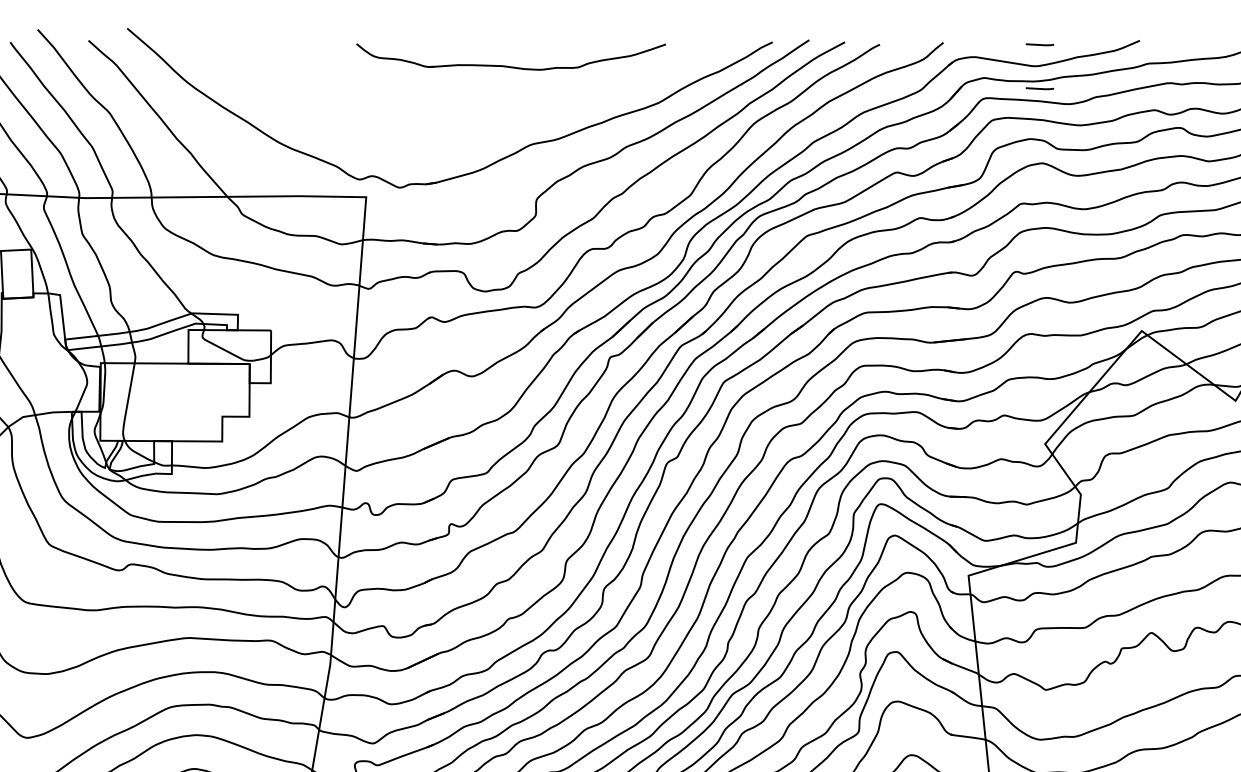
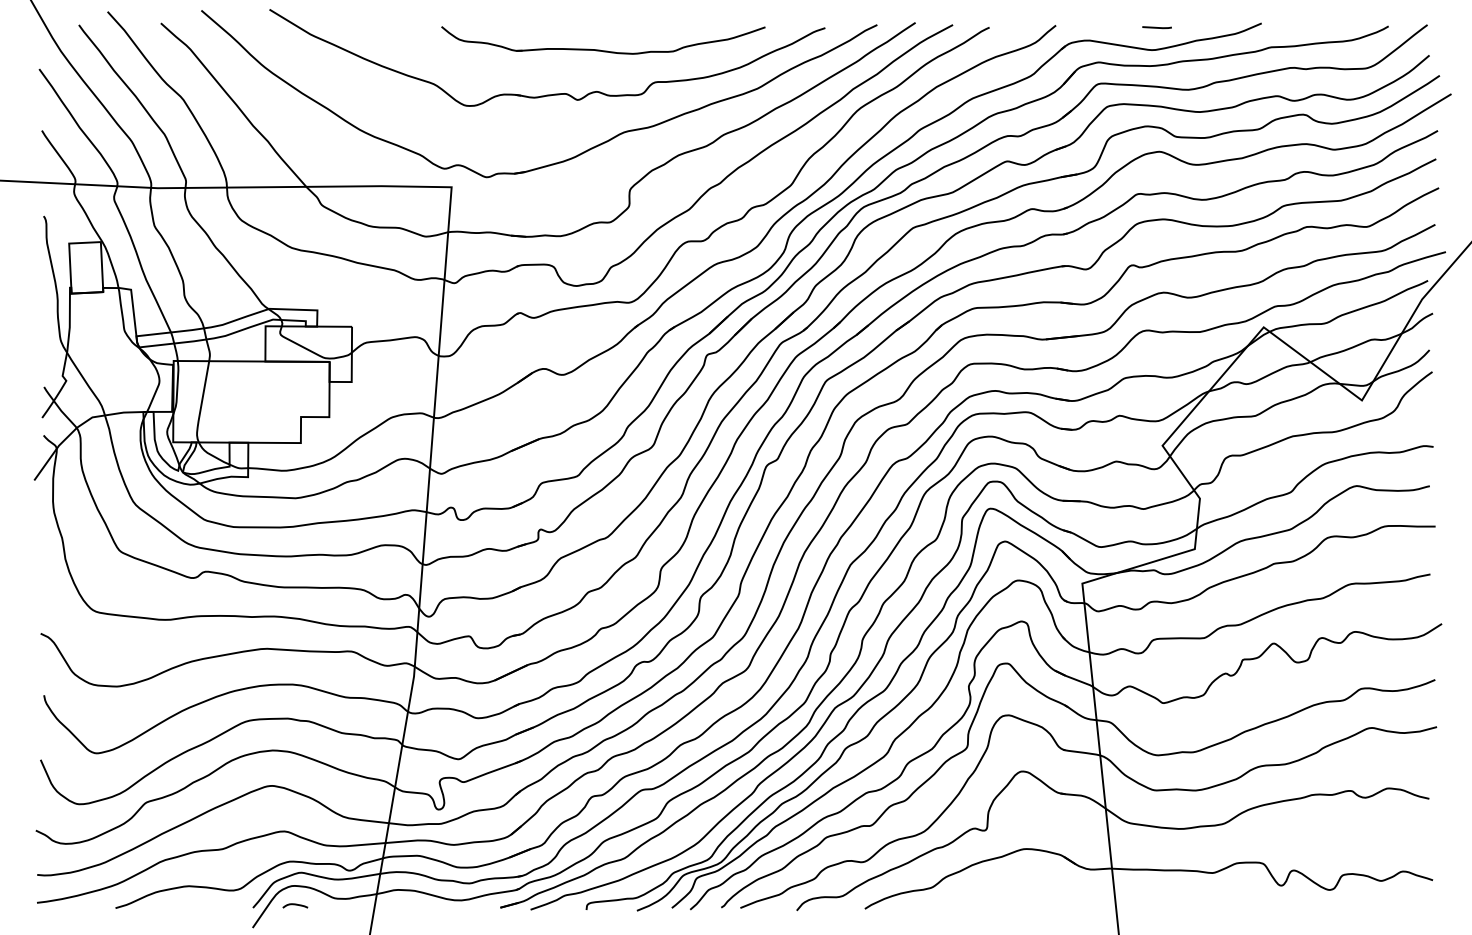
line: (1039, 88) -> (1156, 73), removed
part: (464, 107) -> (554, 93), added

